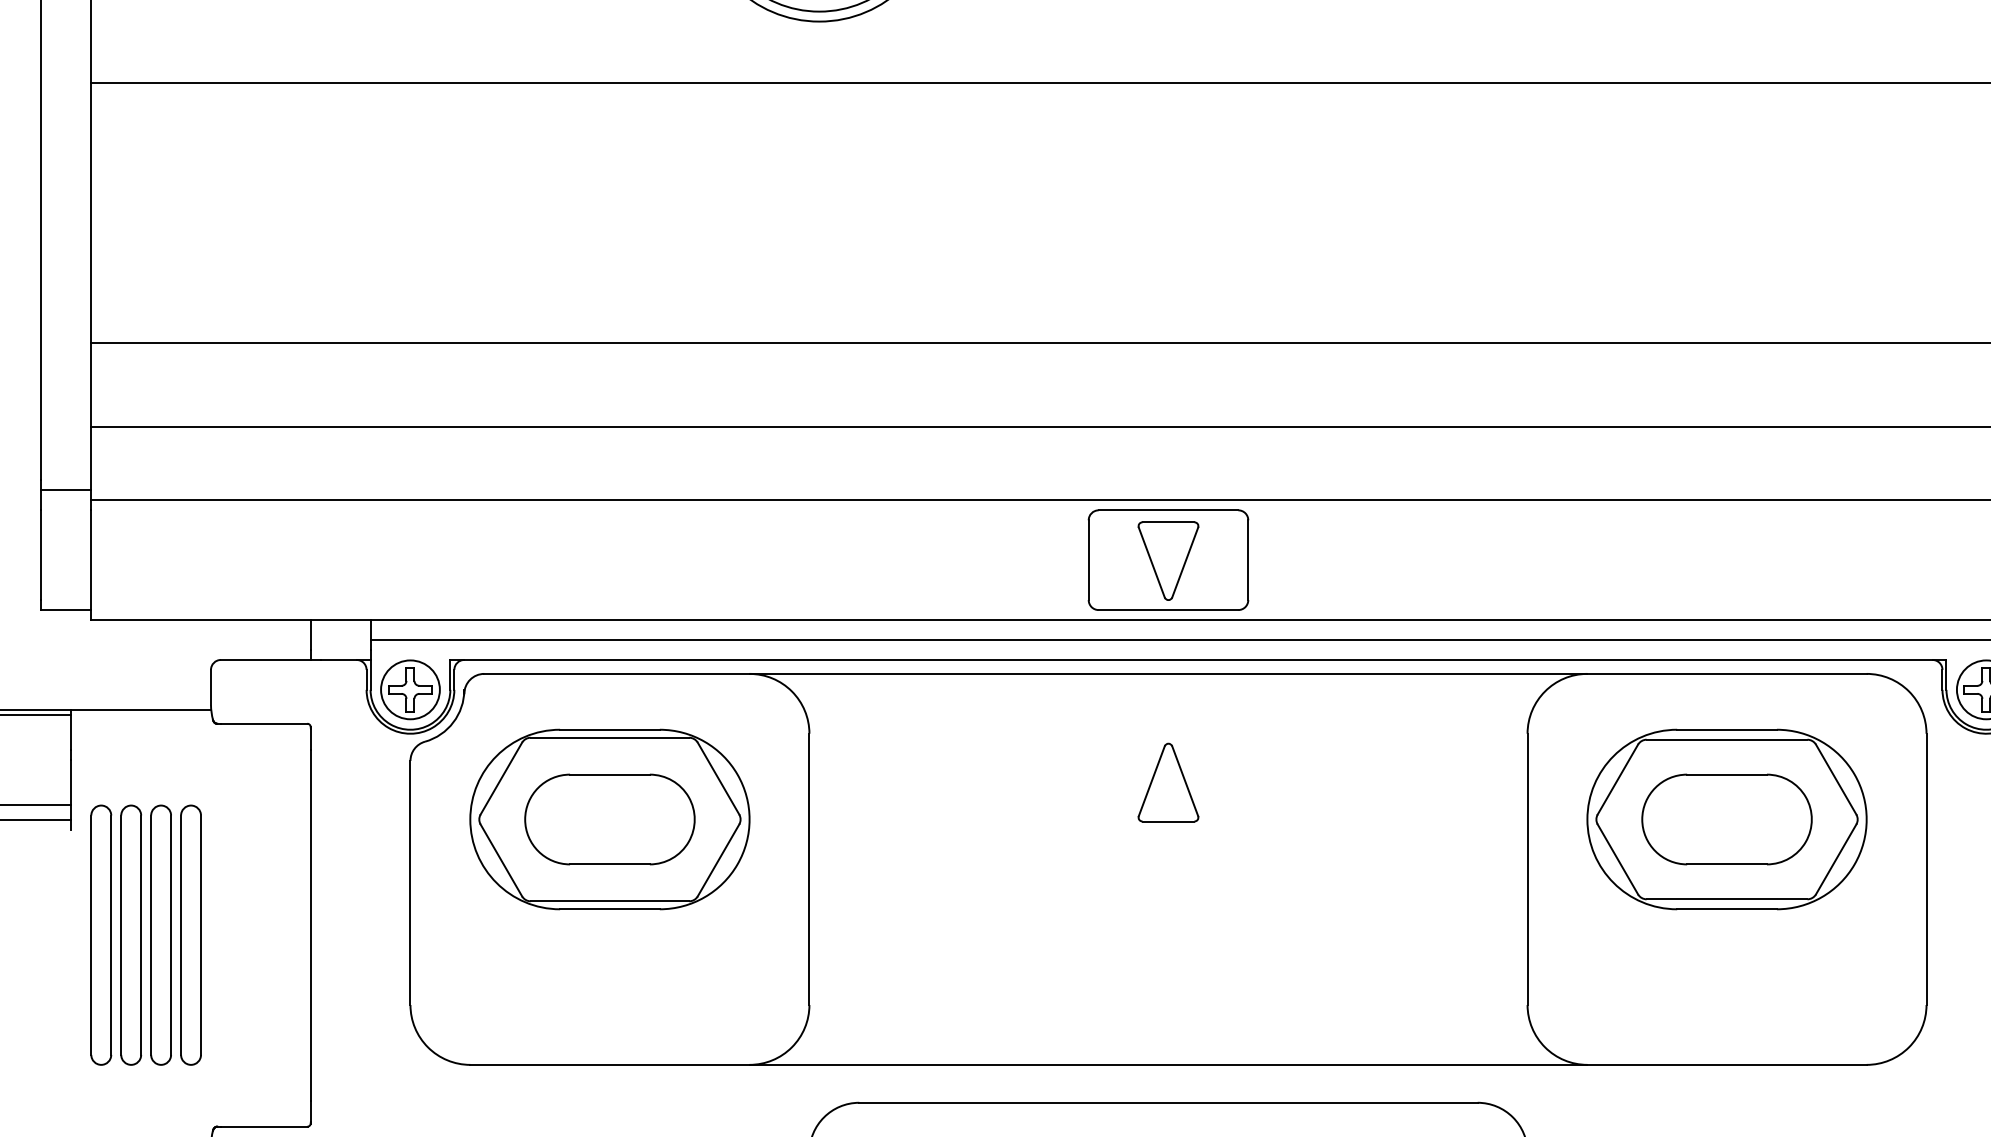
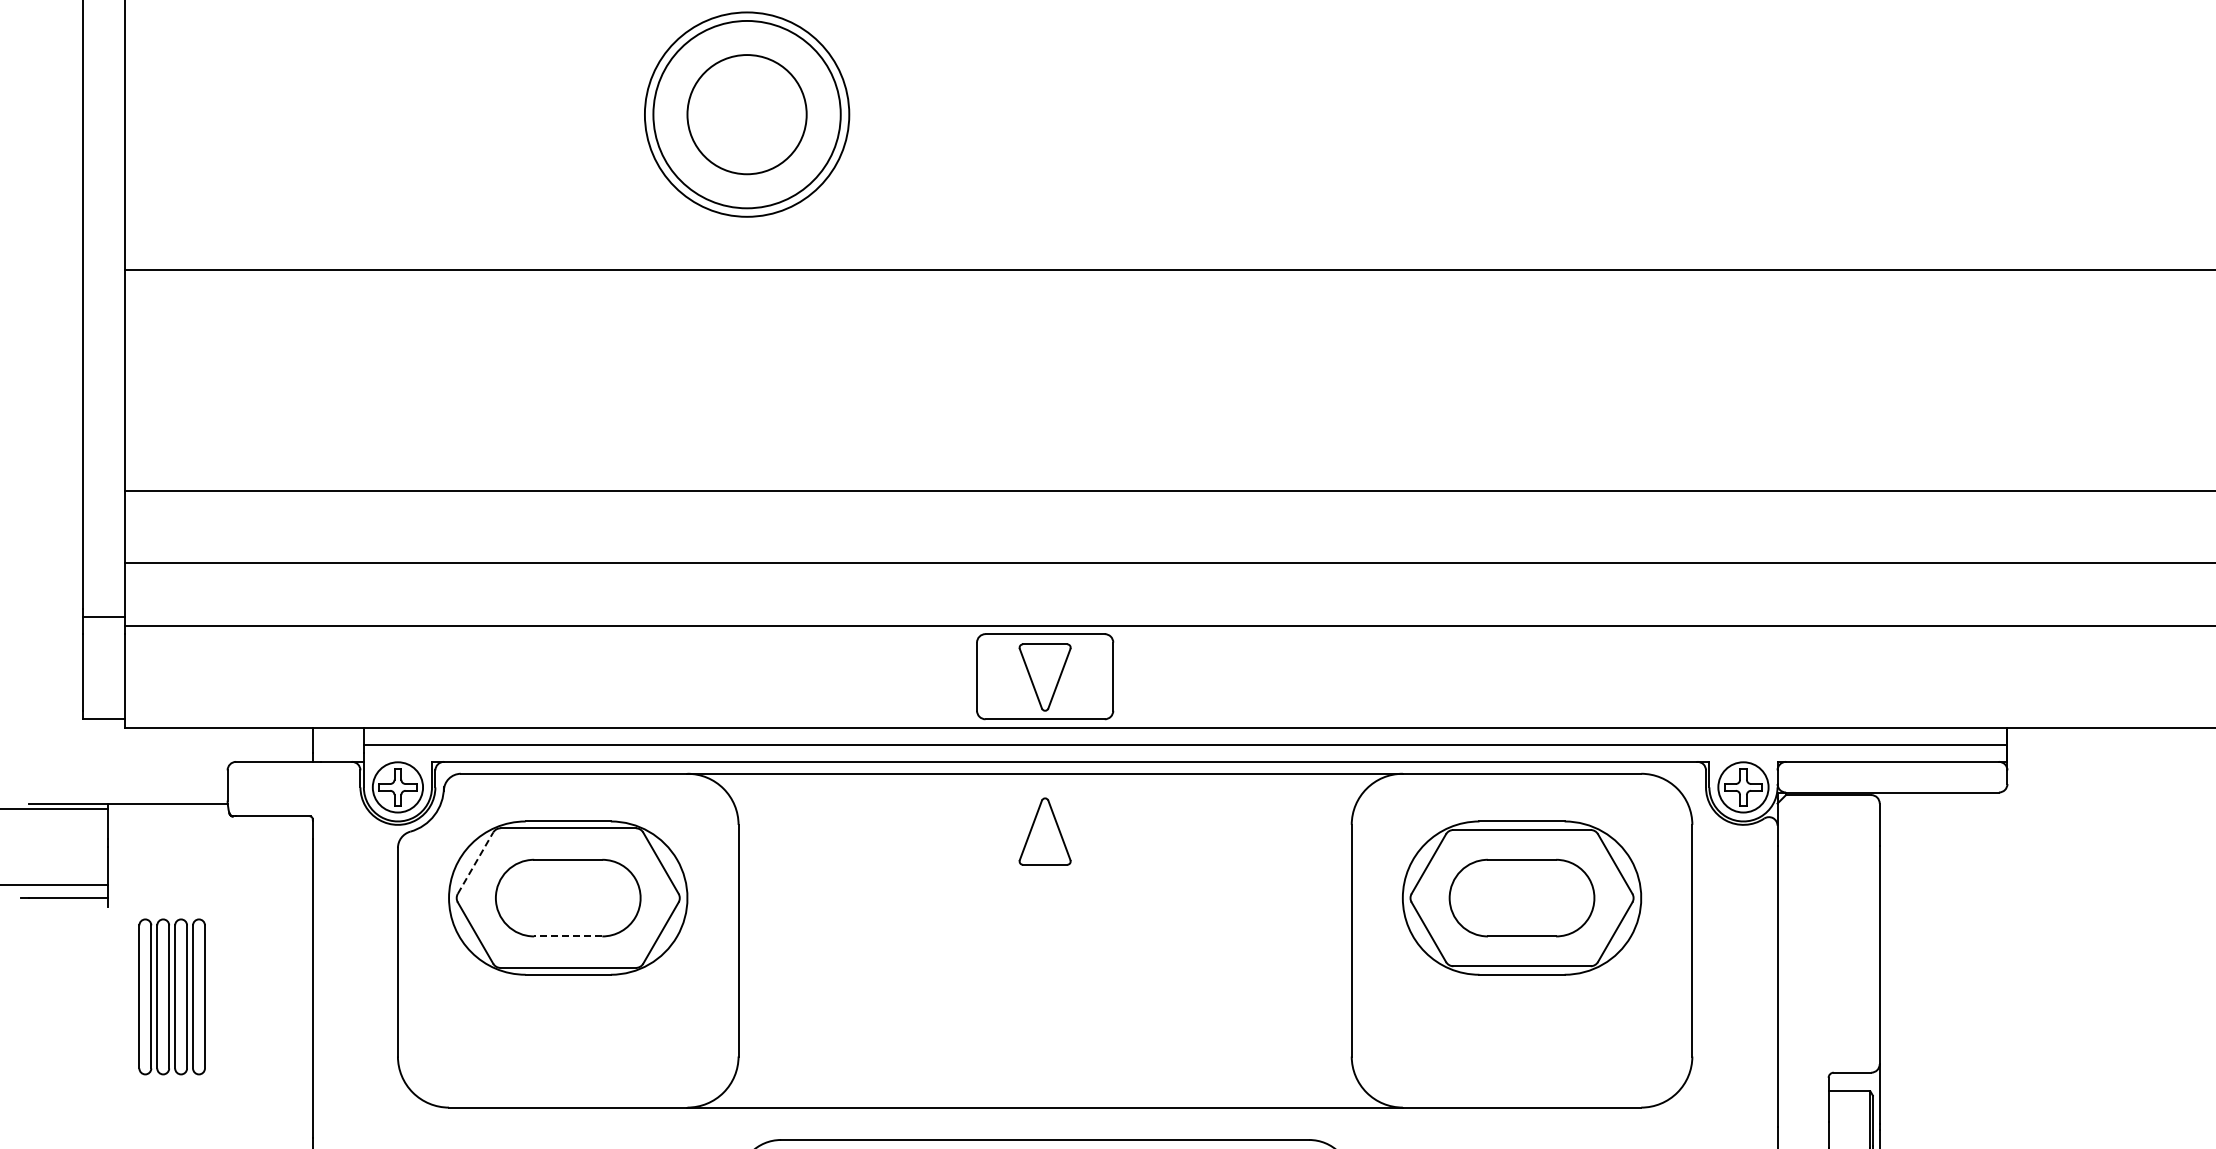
line: (501, 777) -> (475, 862), solid -> dashed
part: (1167, 782) -> (1044, 831), moved
line: (609, 864) -> (567, 936), solid -> dashed
part: (145, 934) -> (171, 996), size x0.7

